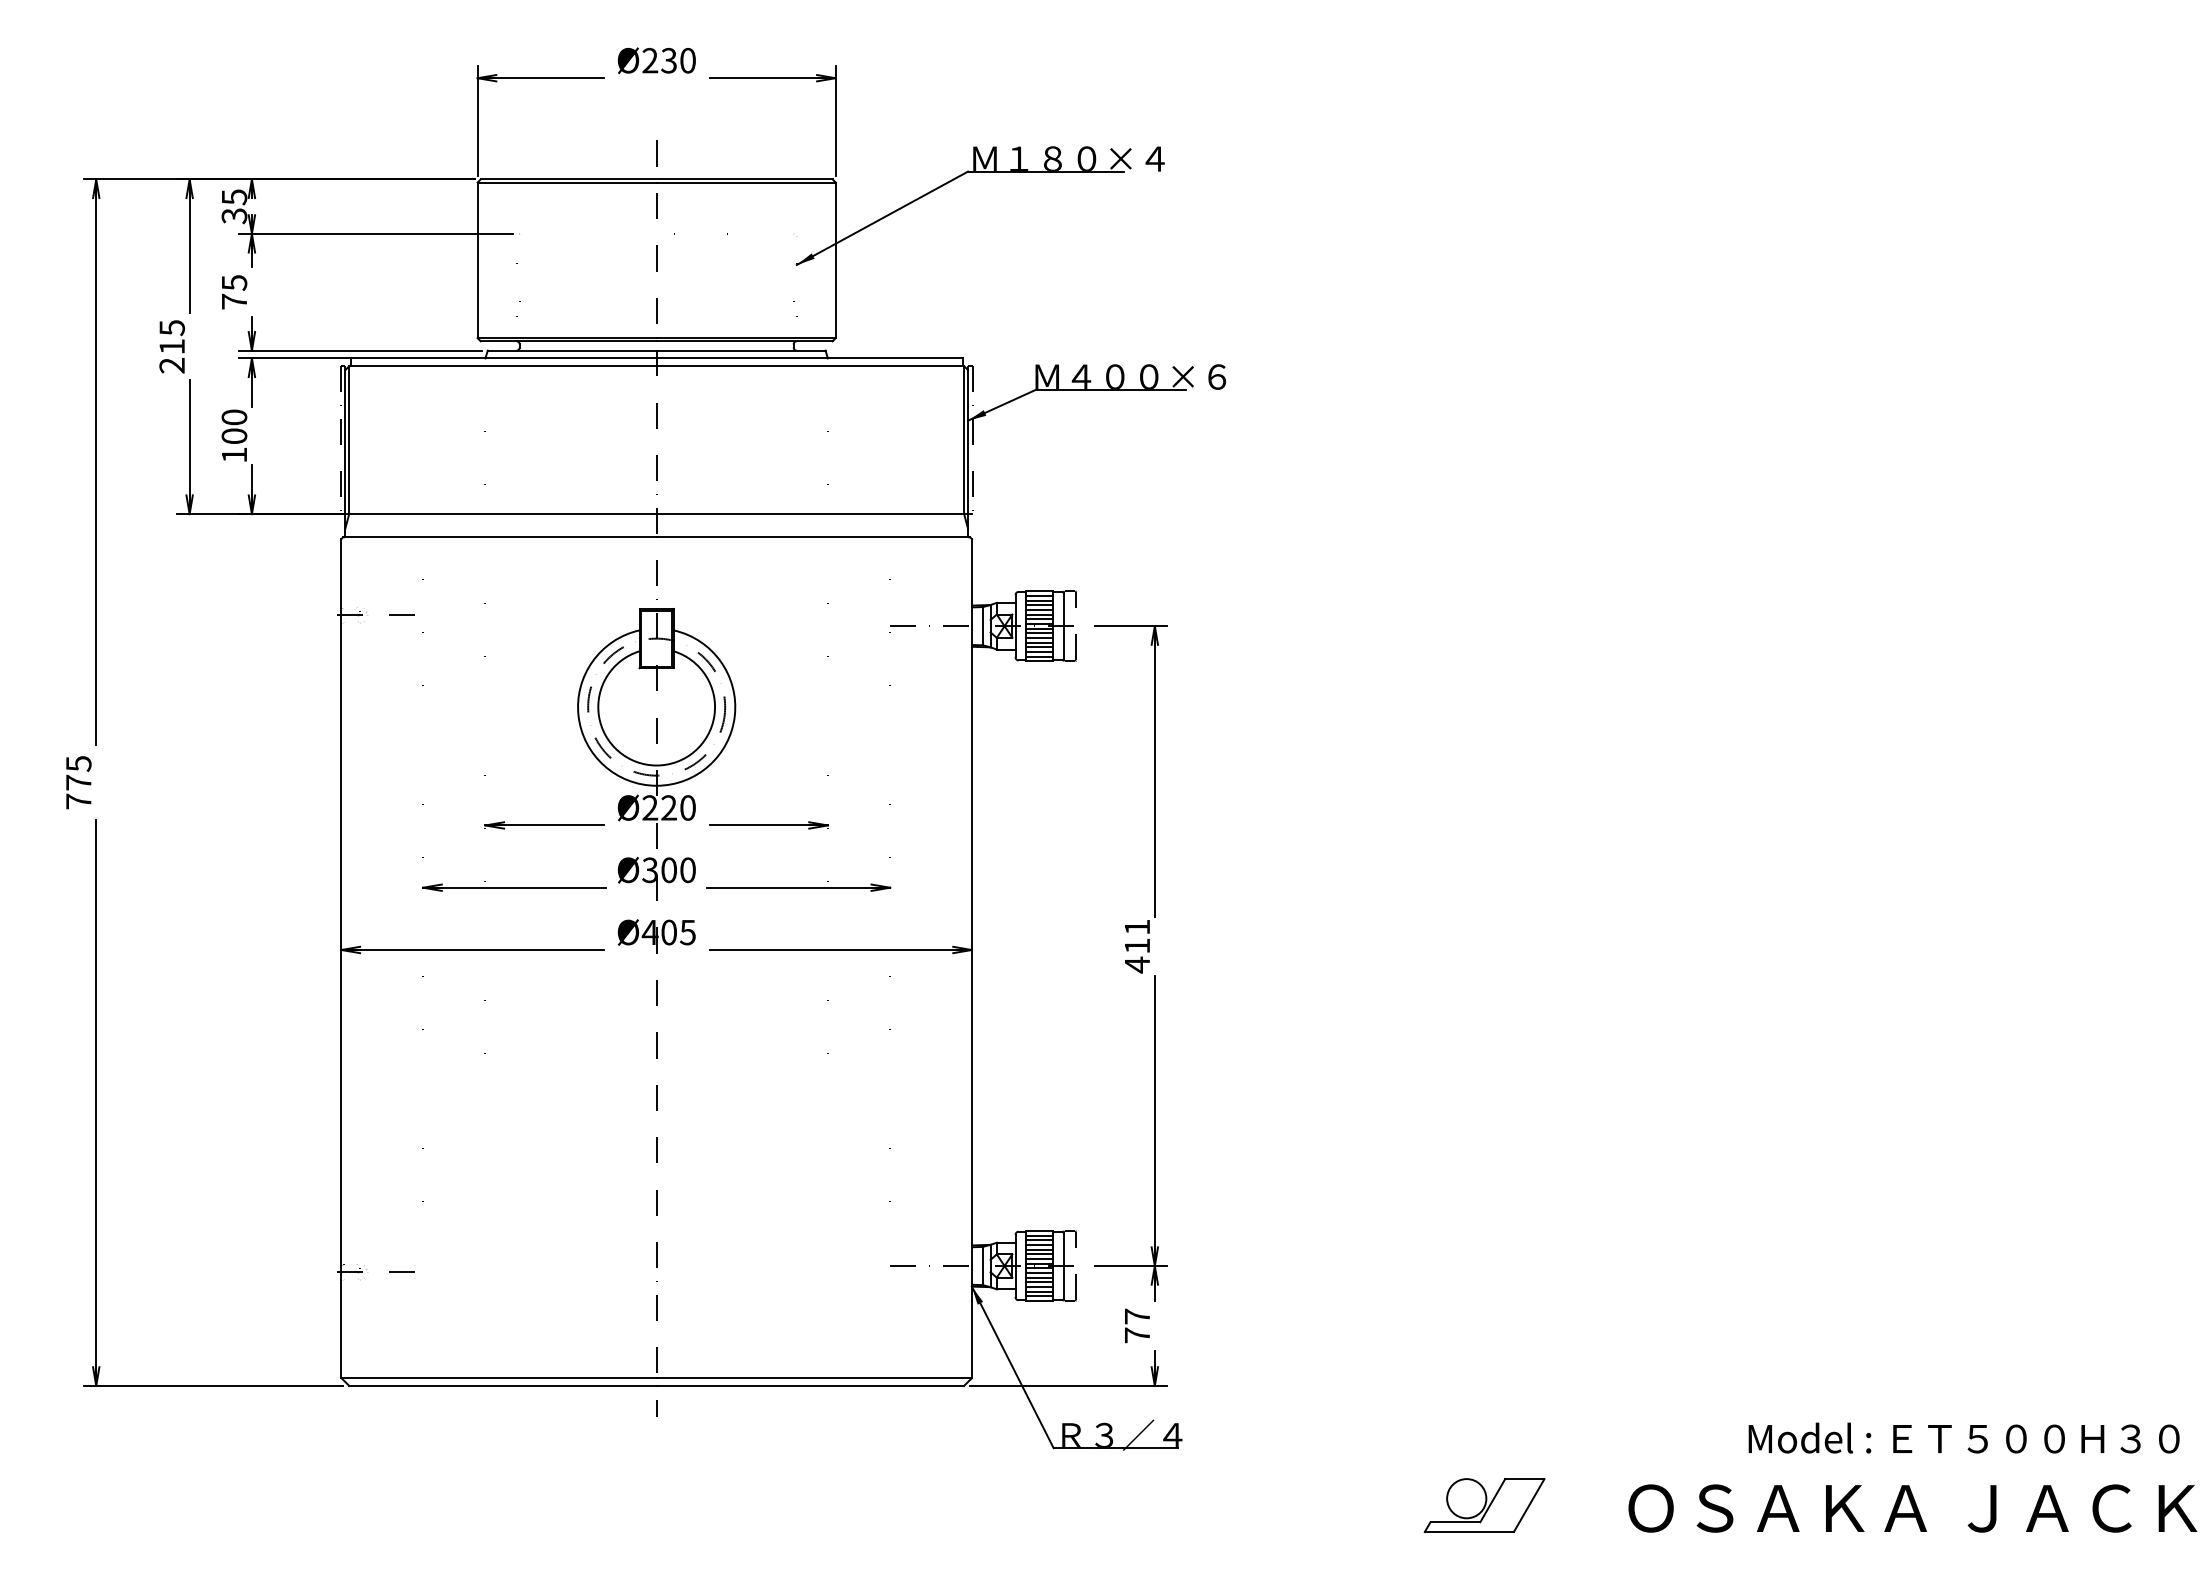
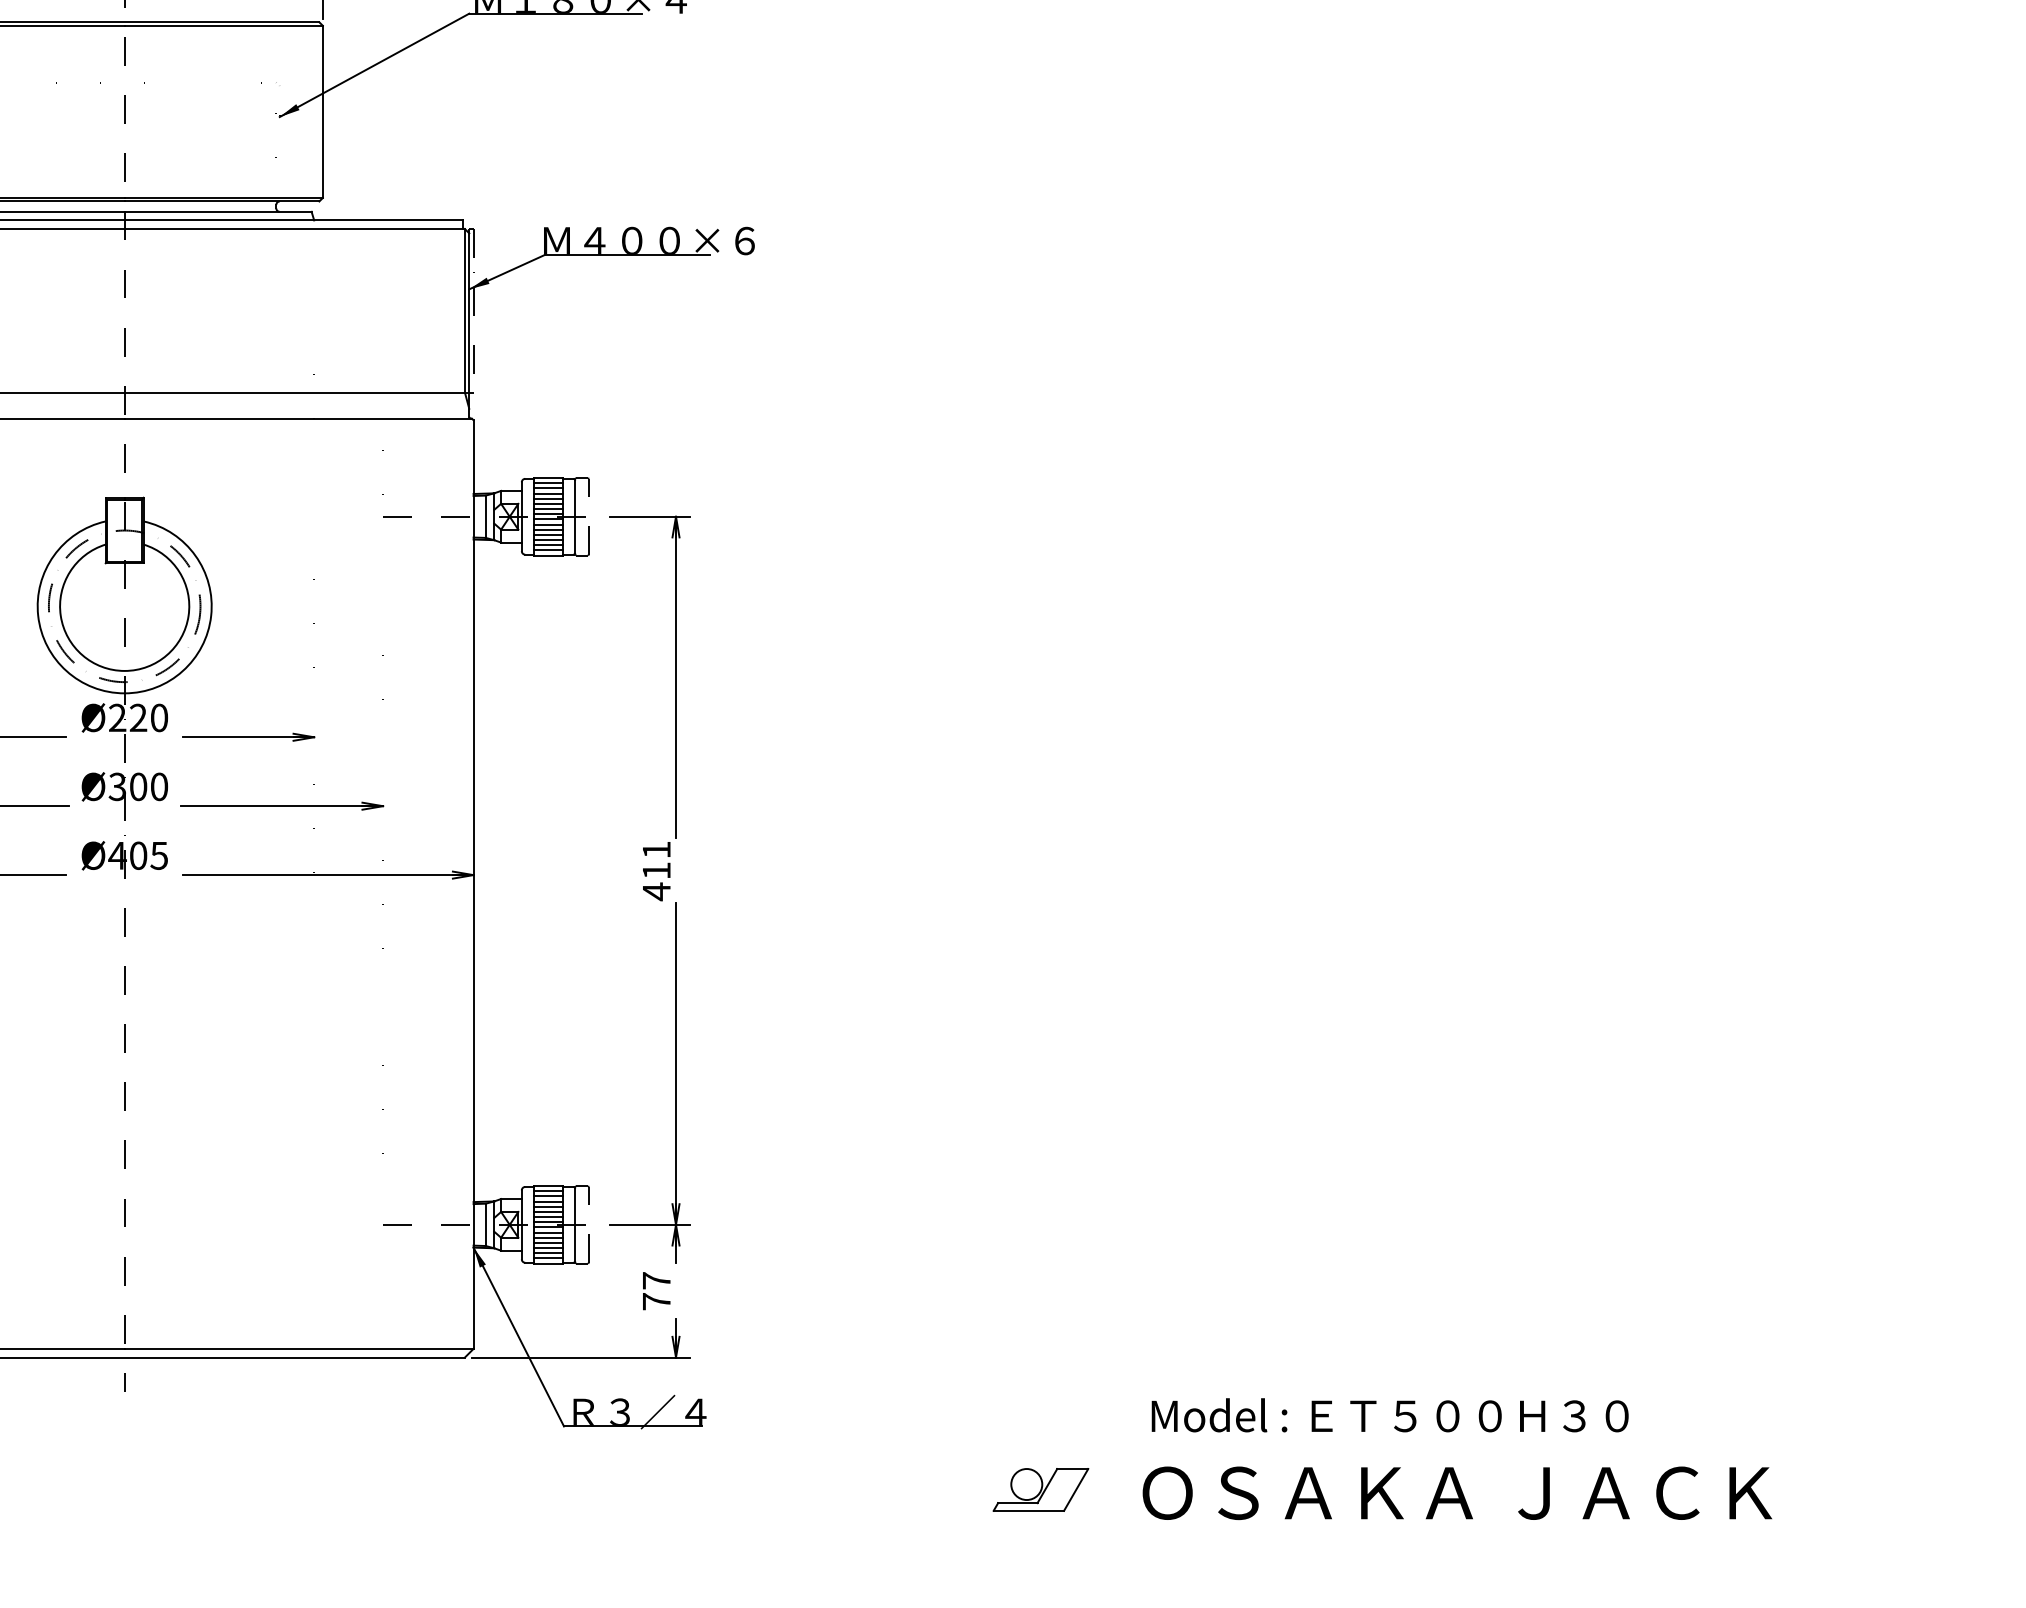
text: (1963, 1437) -> (1389, 1414), moved
part: (1484, 1505) -> (1040, 1489), size x0.71
text: (1912, 1508) -> (1456, 1493), moved

